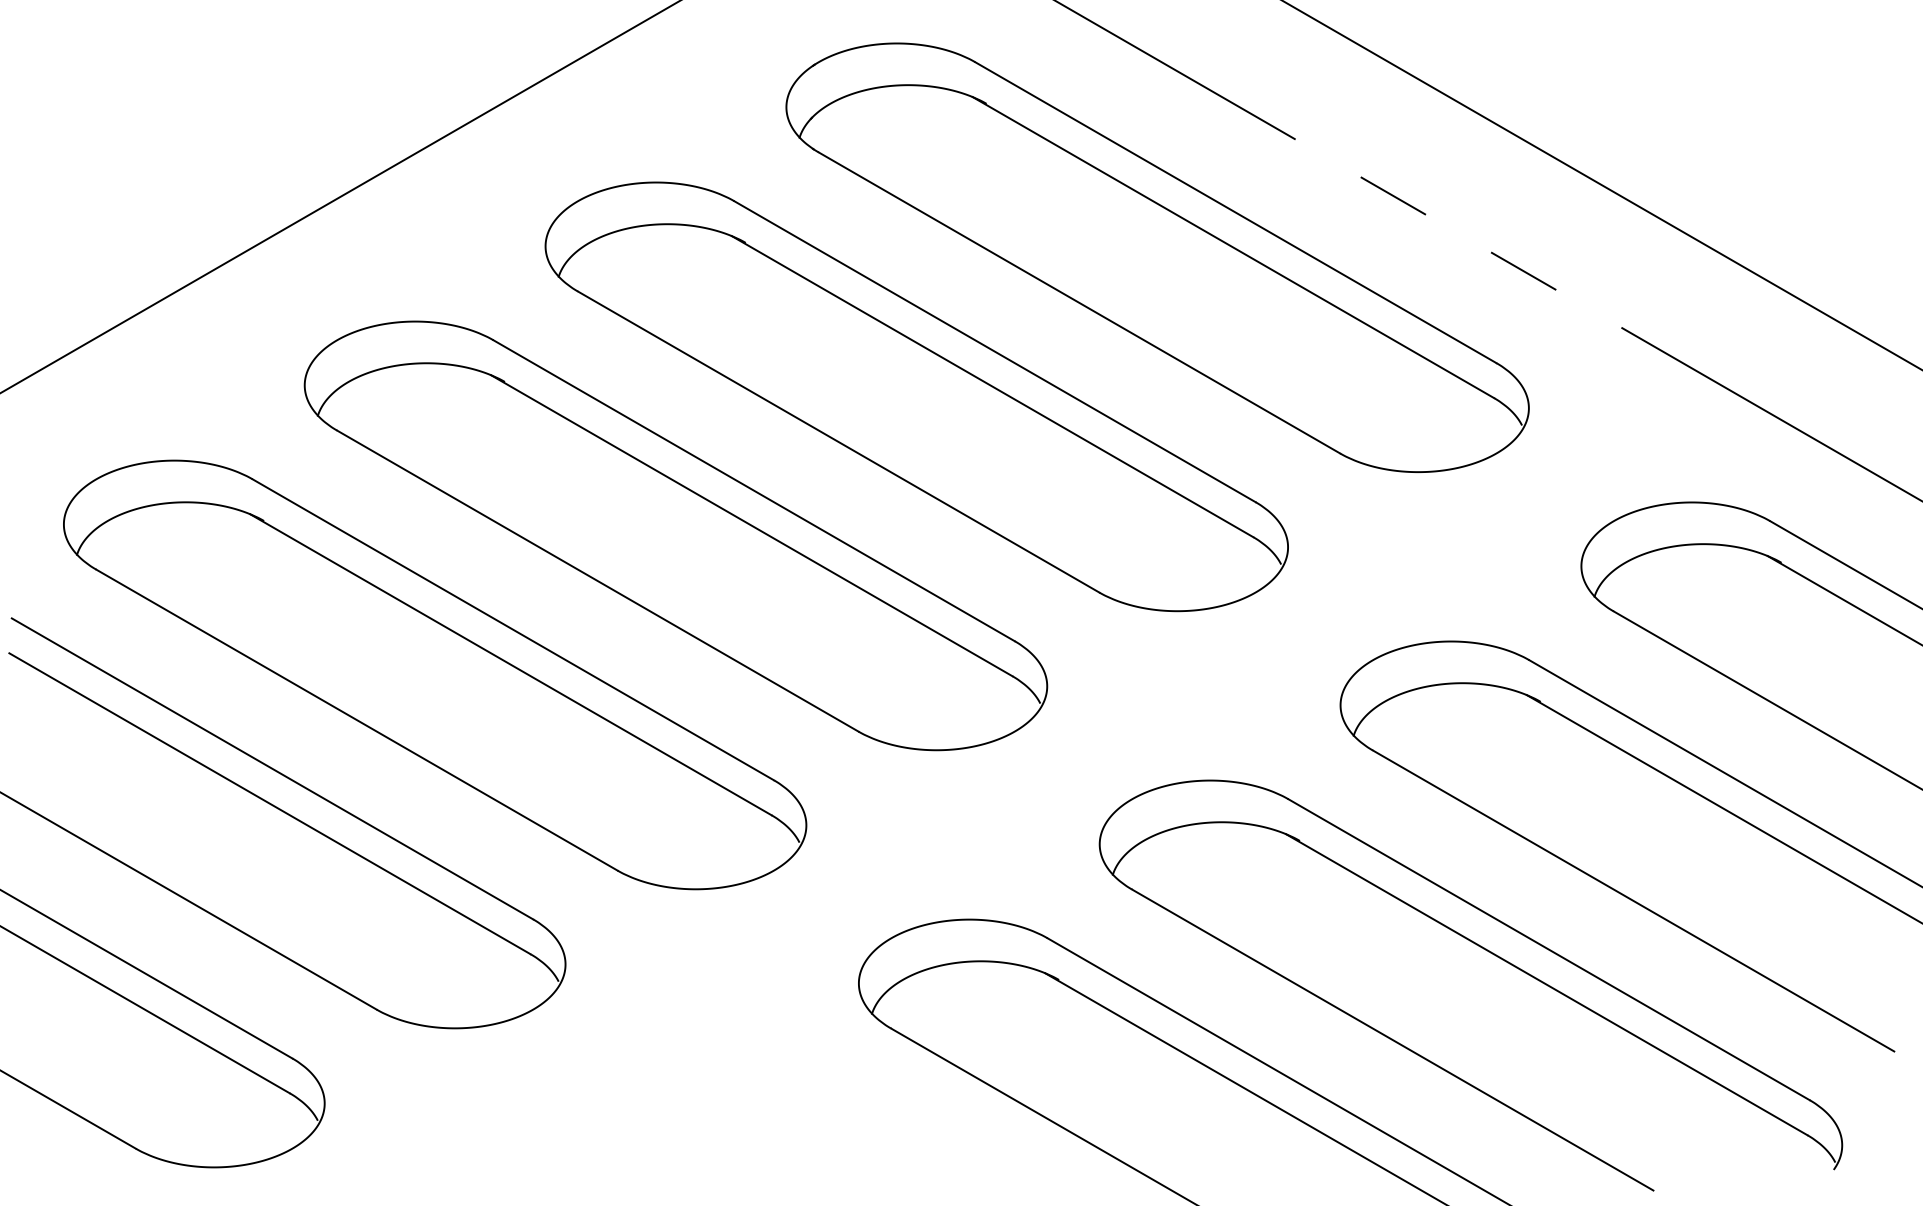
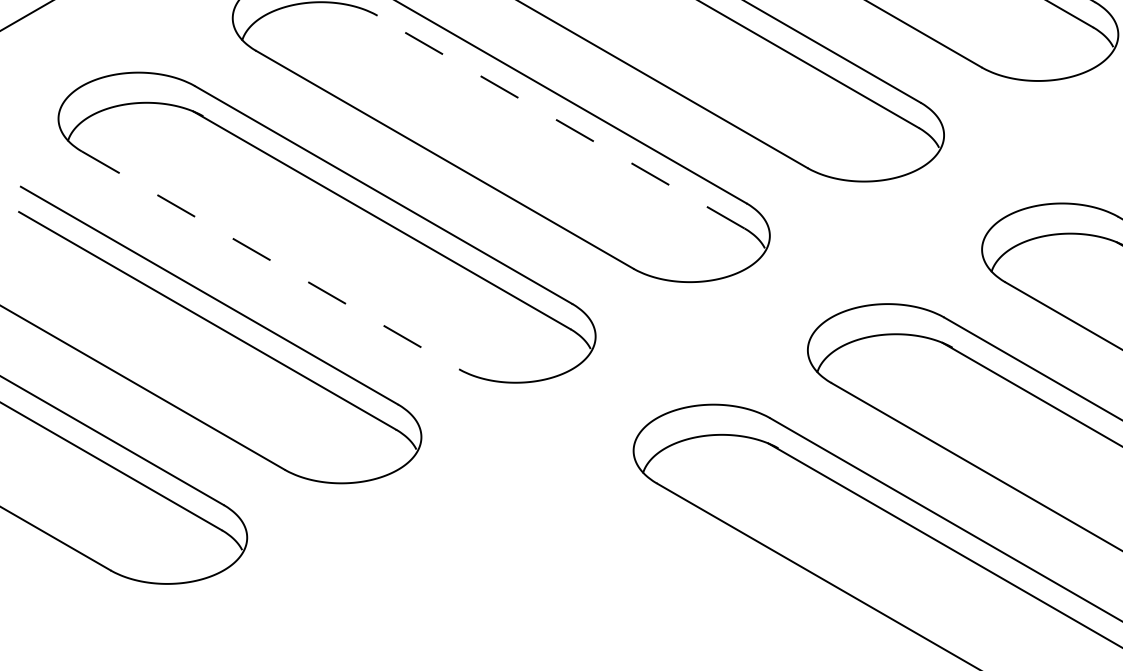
line: (751, 525) -> (555, 119), solid -> dashed
line: (356, 720) -> (270, 260), solid -> dashed

